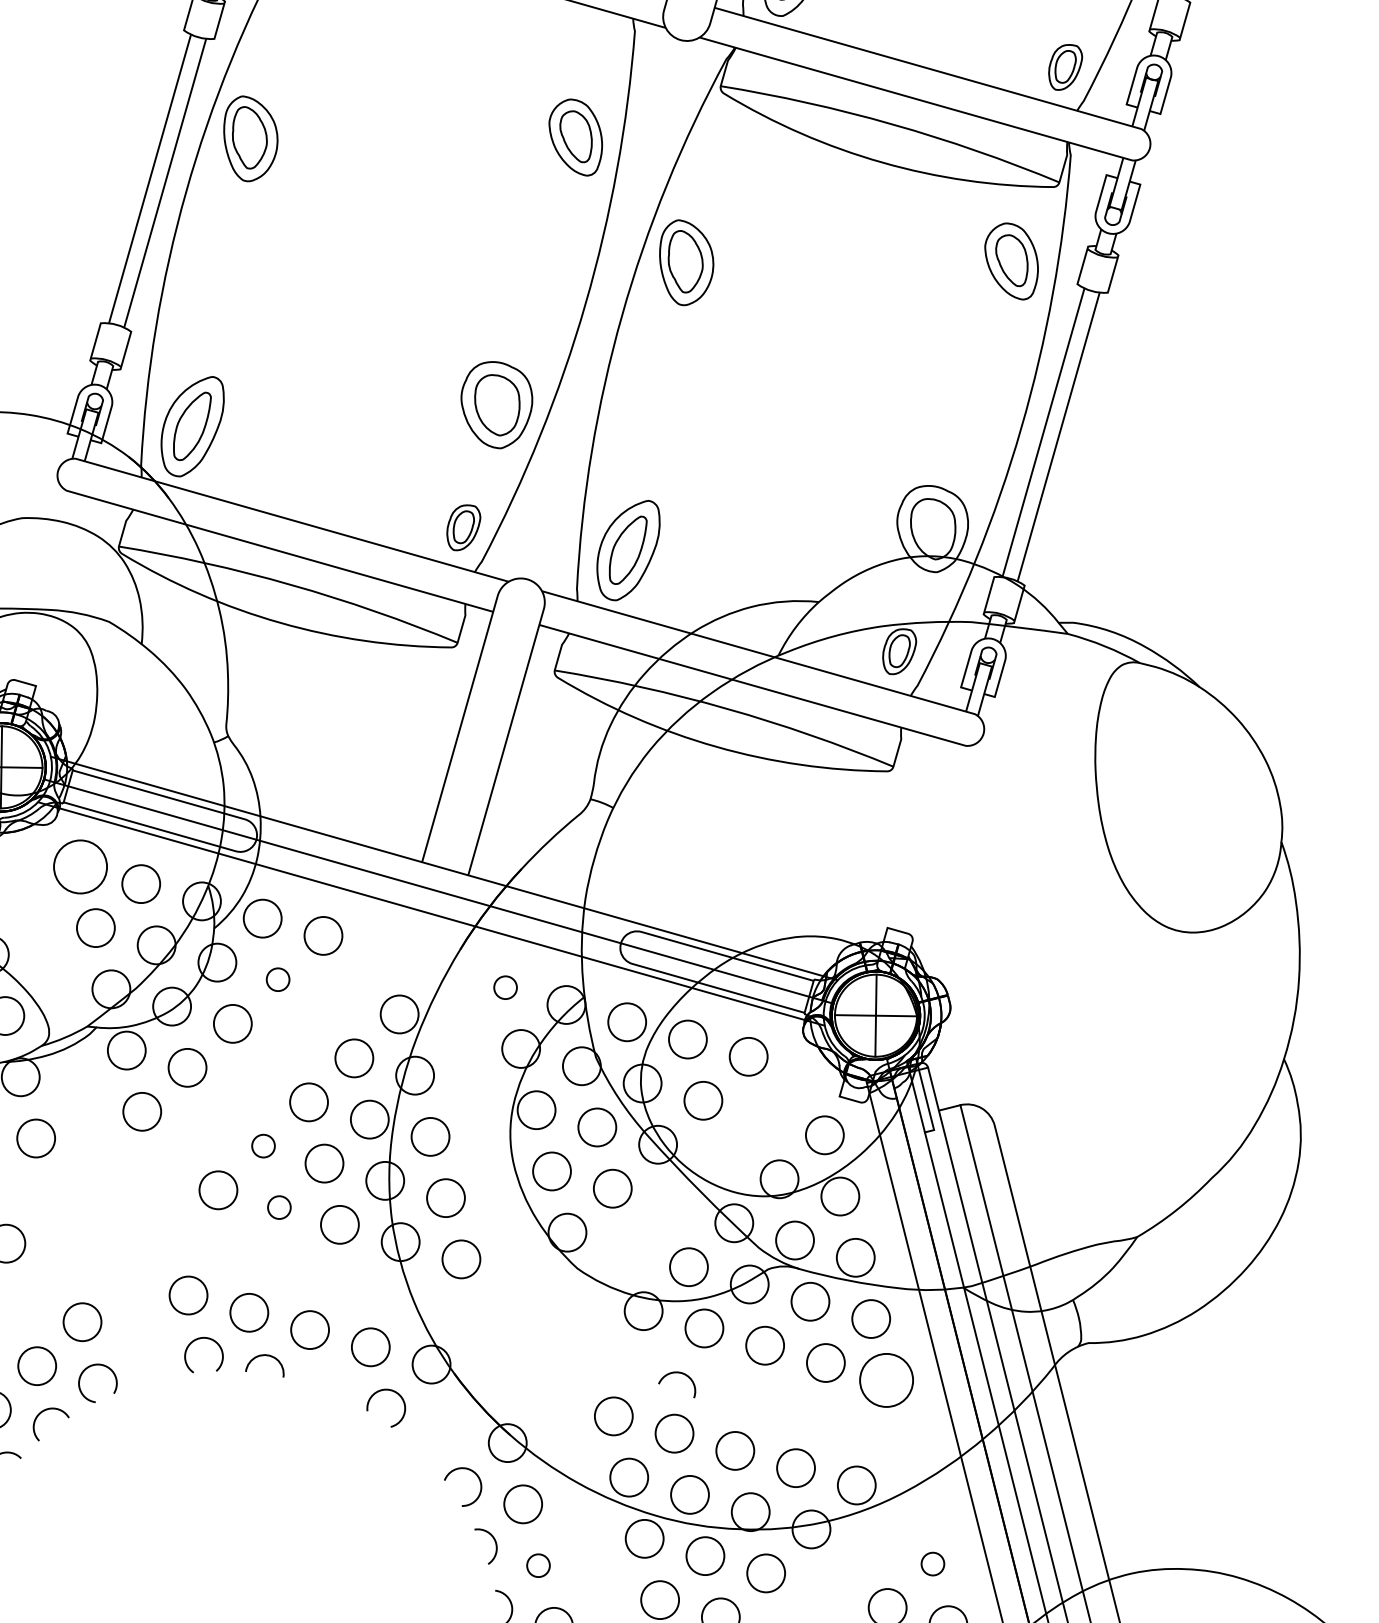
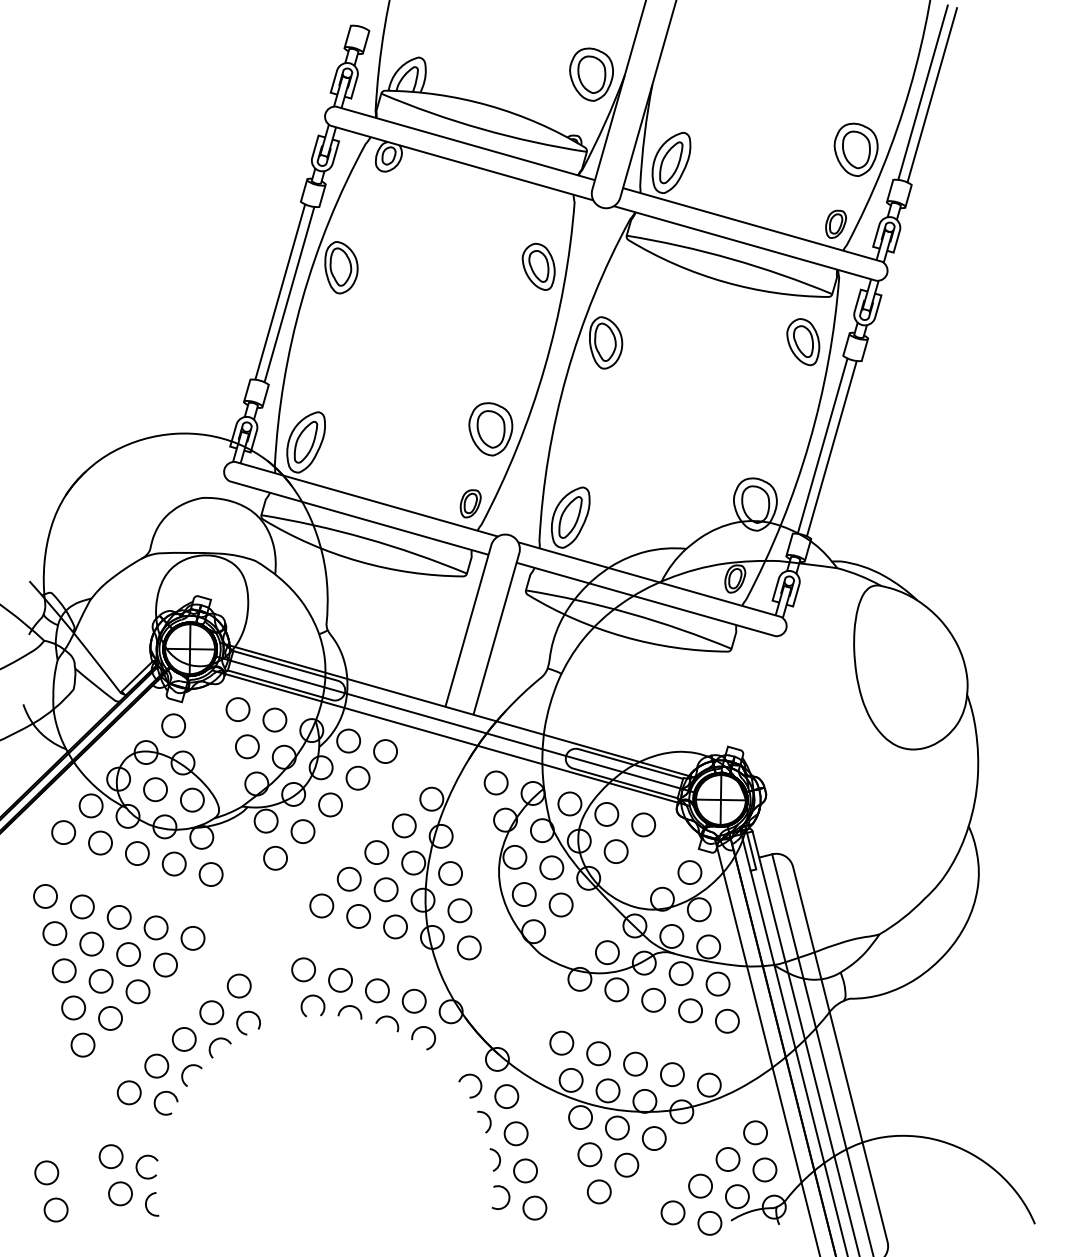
circle: (79, 866) -> (237, 709), size x0.71
circle: (277, 978) -> (357, 777), size x1.67
circle: (504, 986) -> (495, 782), size x1.67
circle: (262, 1145) -> (348, 878), size x1.67
circle: (278, 1207) -> (358, 916), size x1.67
arc: (682, 1375) -> (390, 1018), moved
circle: (886, 1378) -> (727, 1020), size x0.71
circle: (932, 1563) -> (755, 1132), size x1.67
circle: (537, 1565) -> (515, 1133), size x1.67

